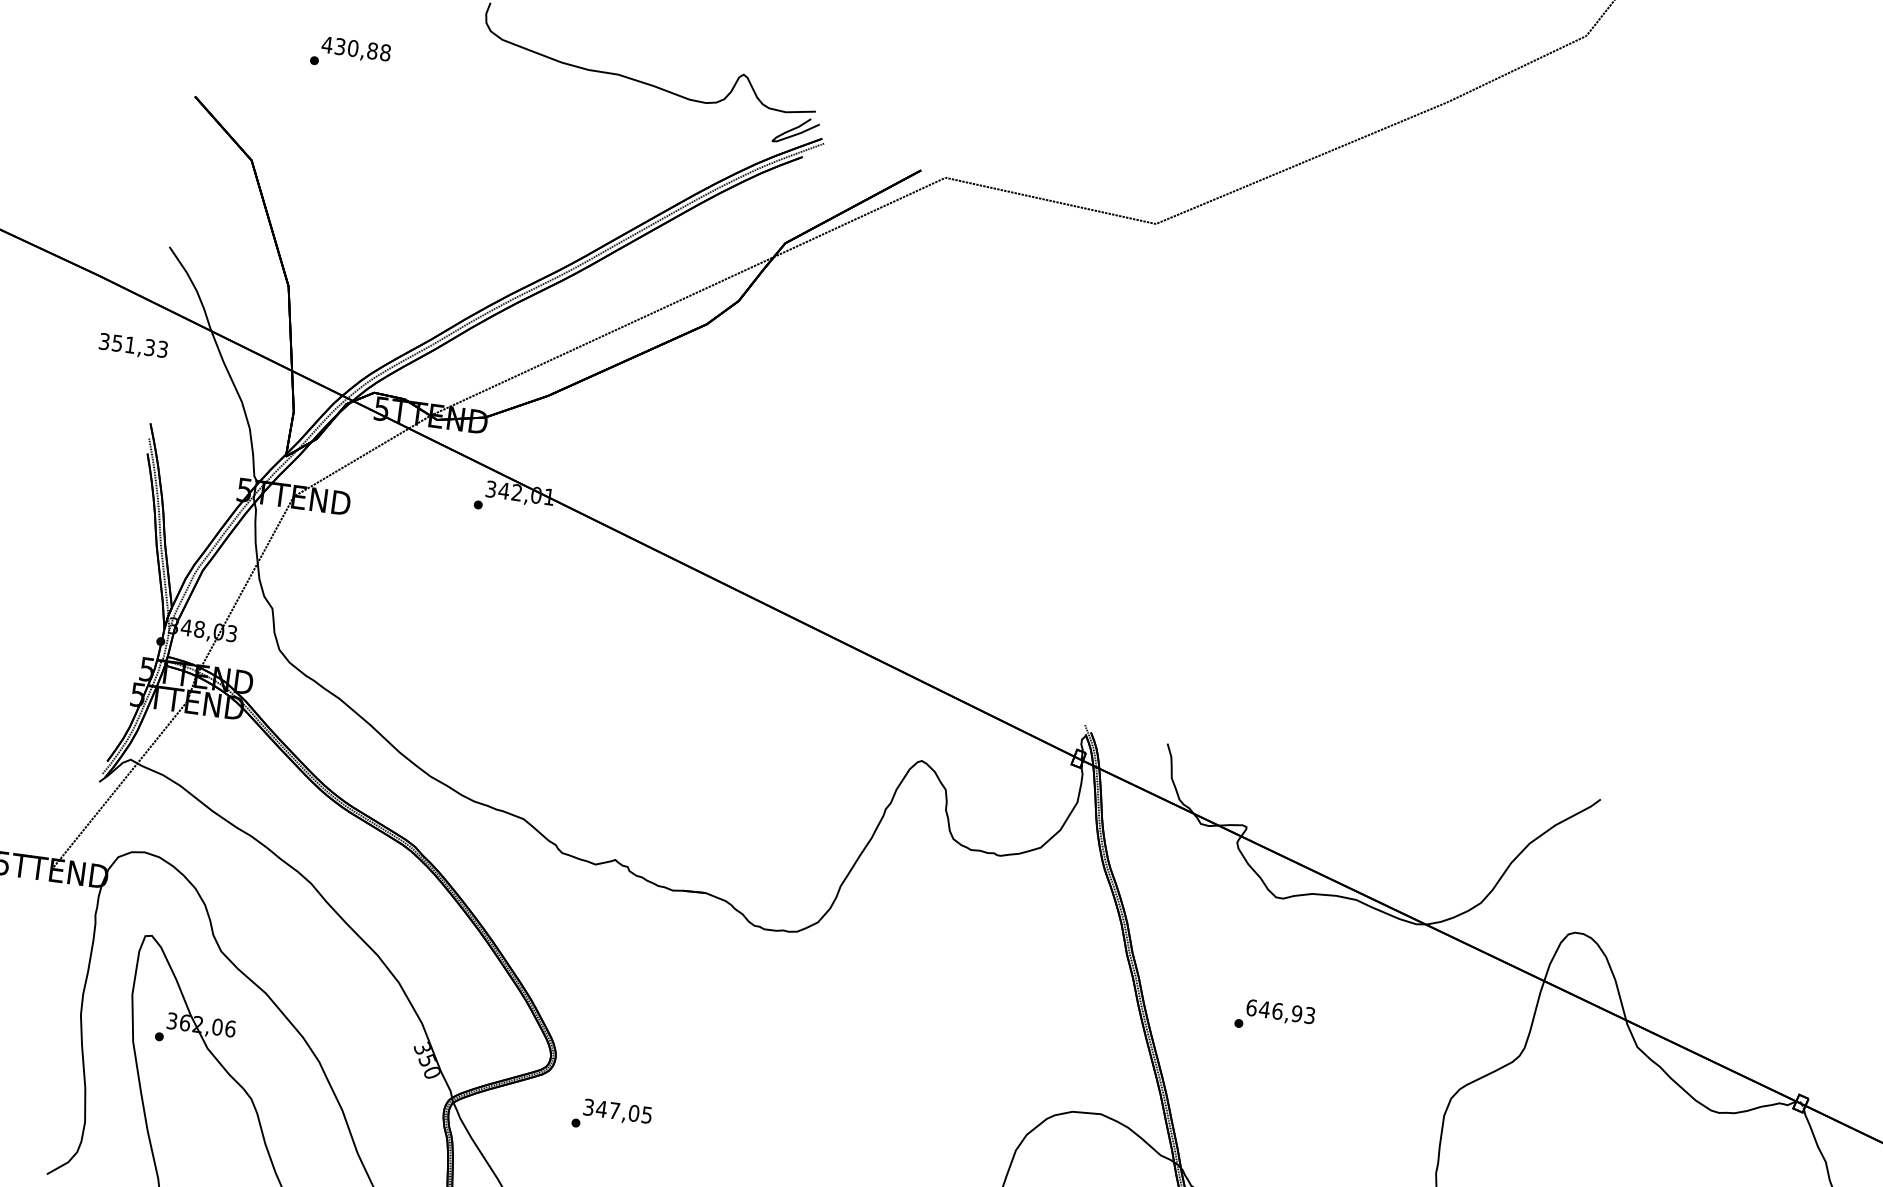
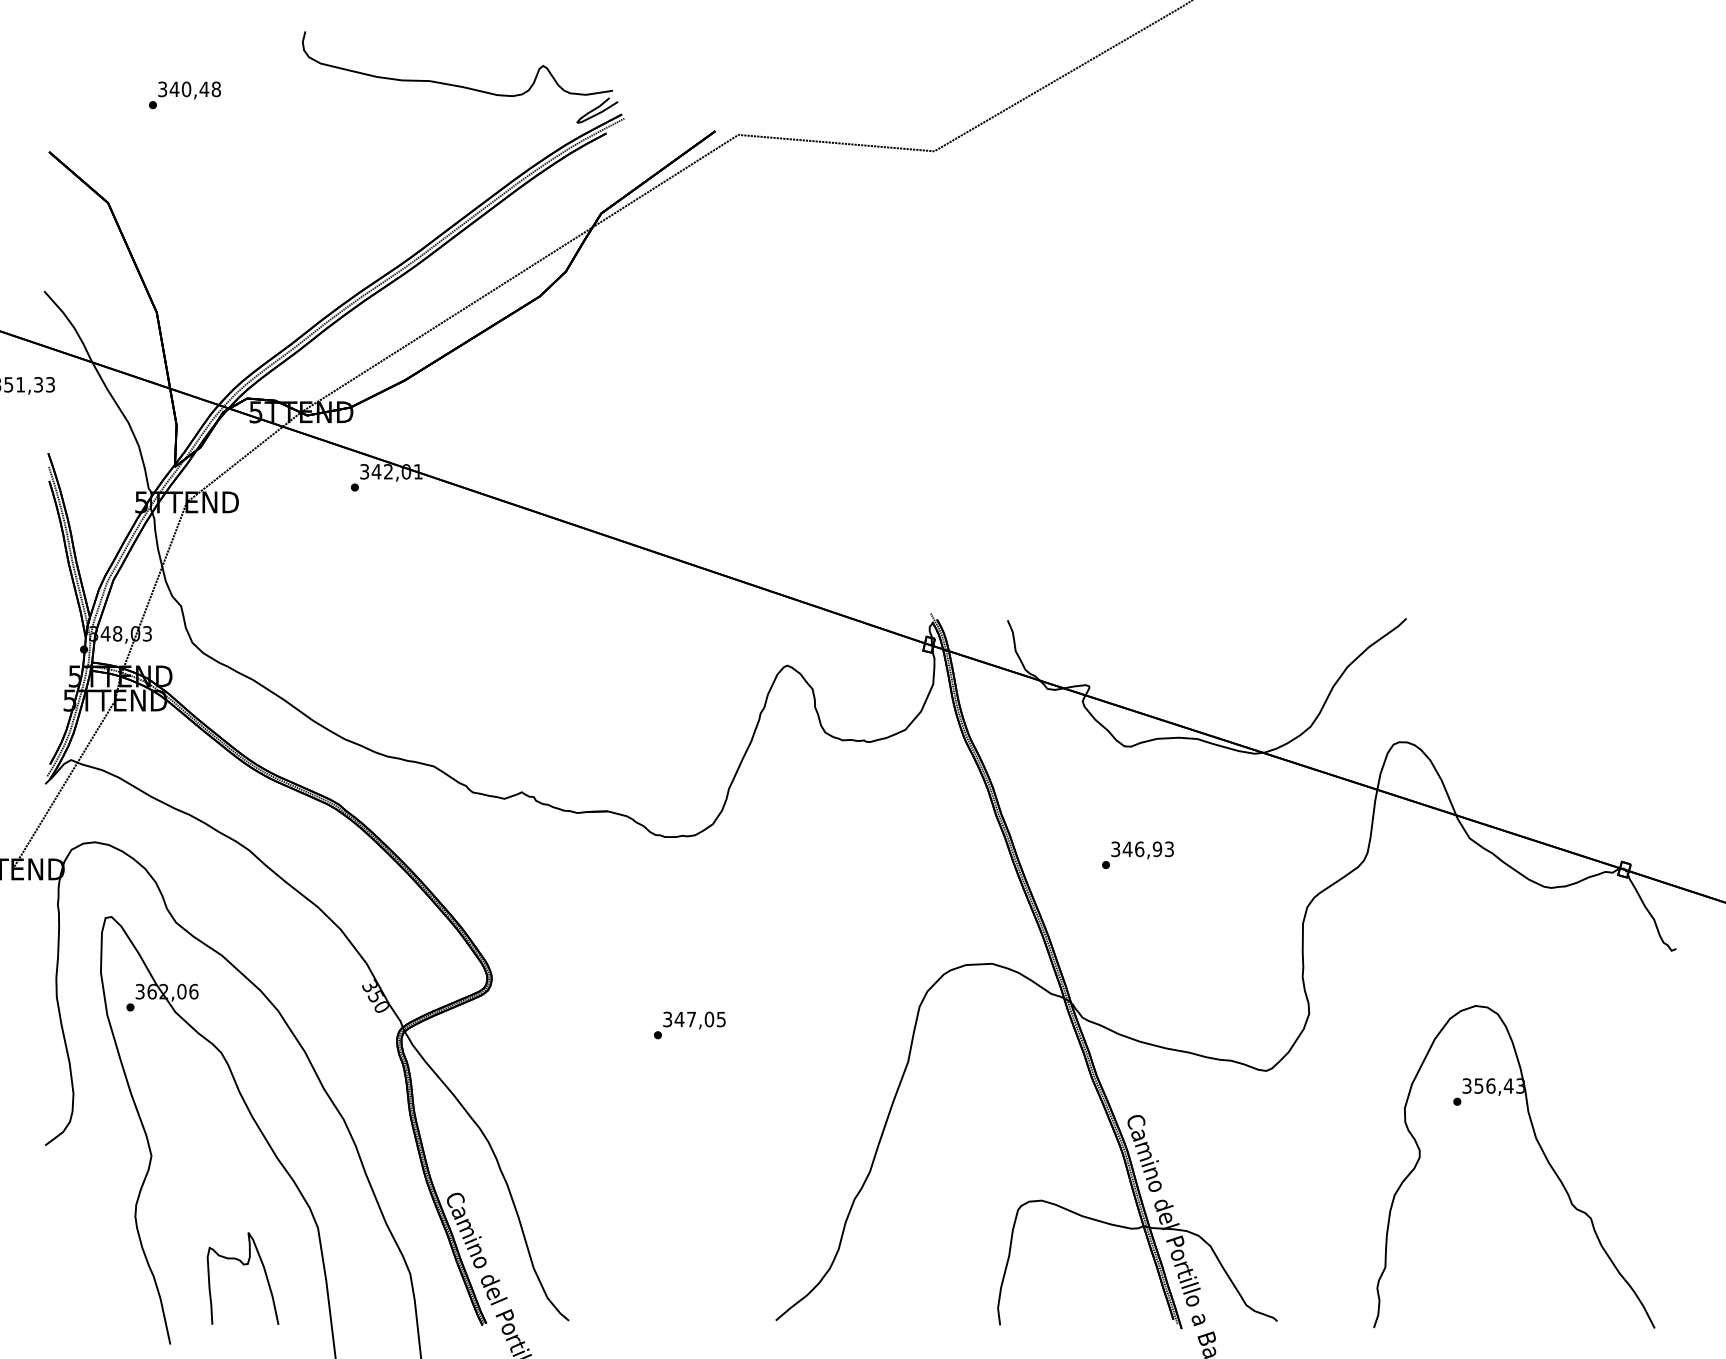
text: (349, 48) -> (183, 89), 430,88 -> 340,48
text: (1251, 1008) -> (1115, 849), 646,93 -> 346,93
text: (611, 1117) -> (689, 1025), moved

